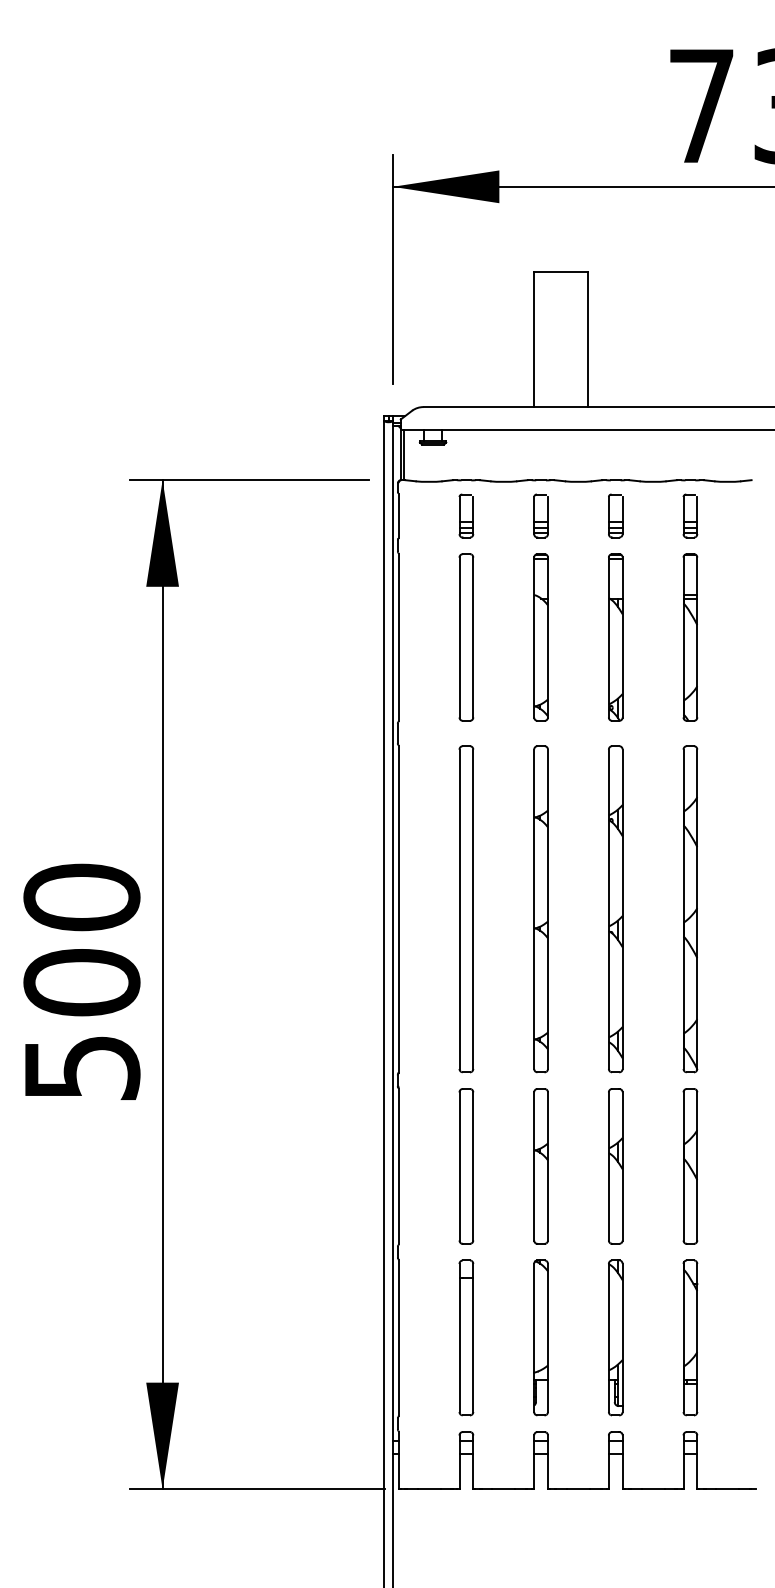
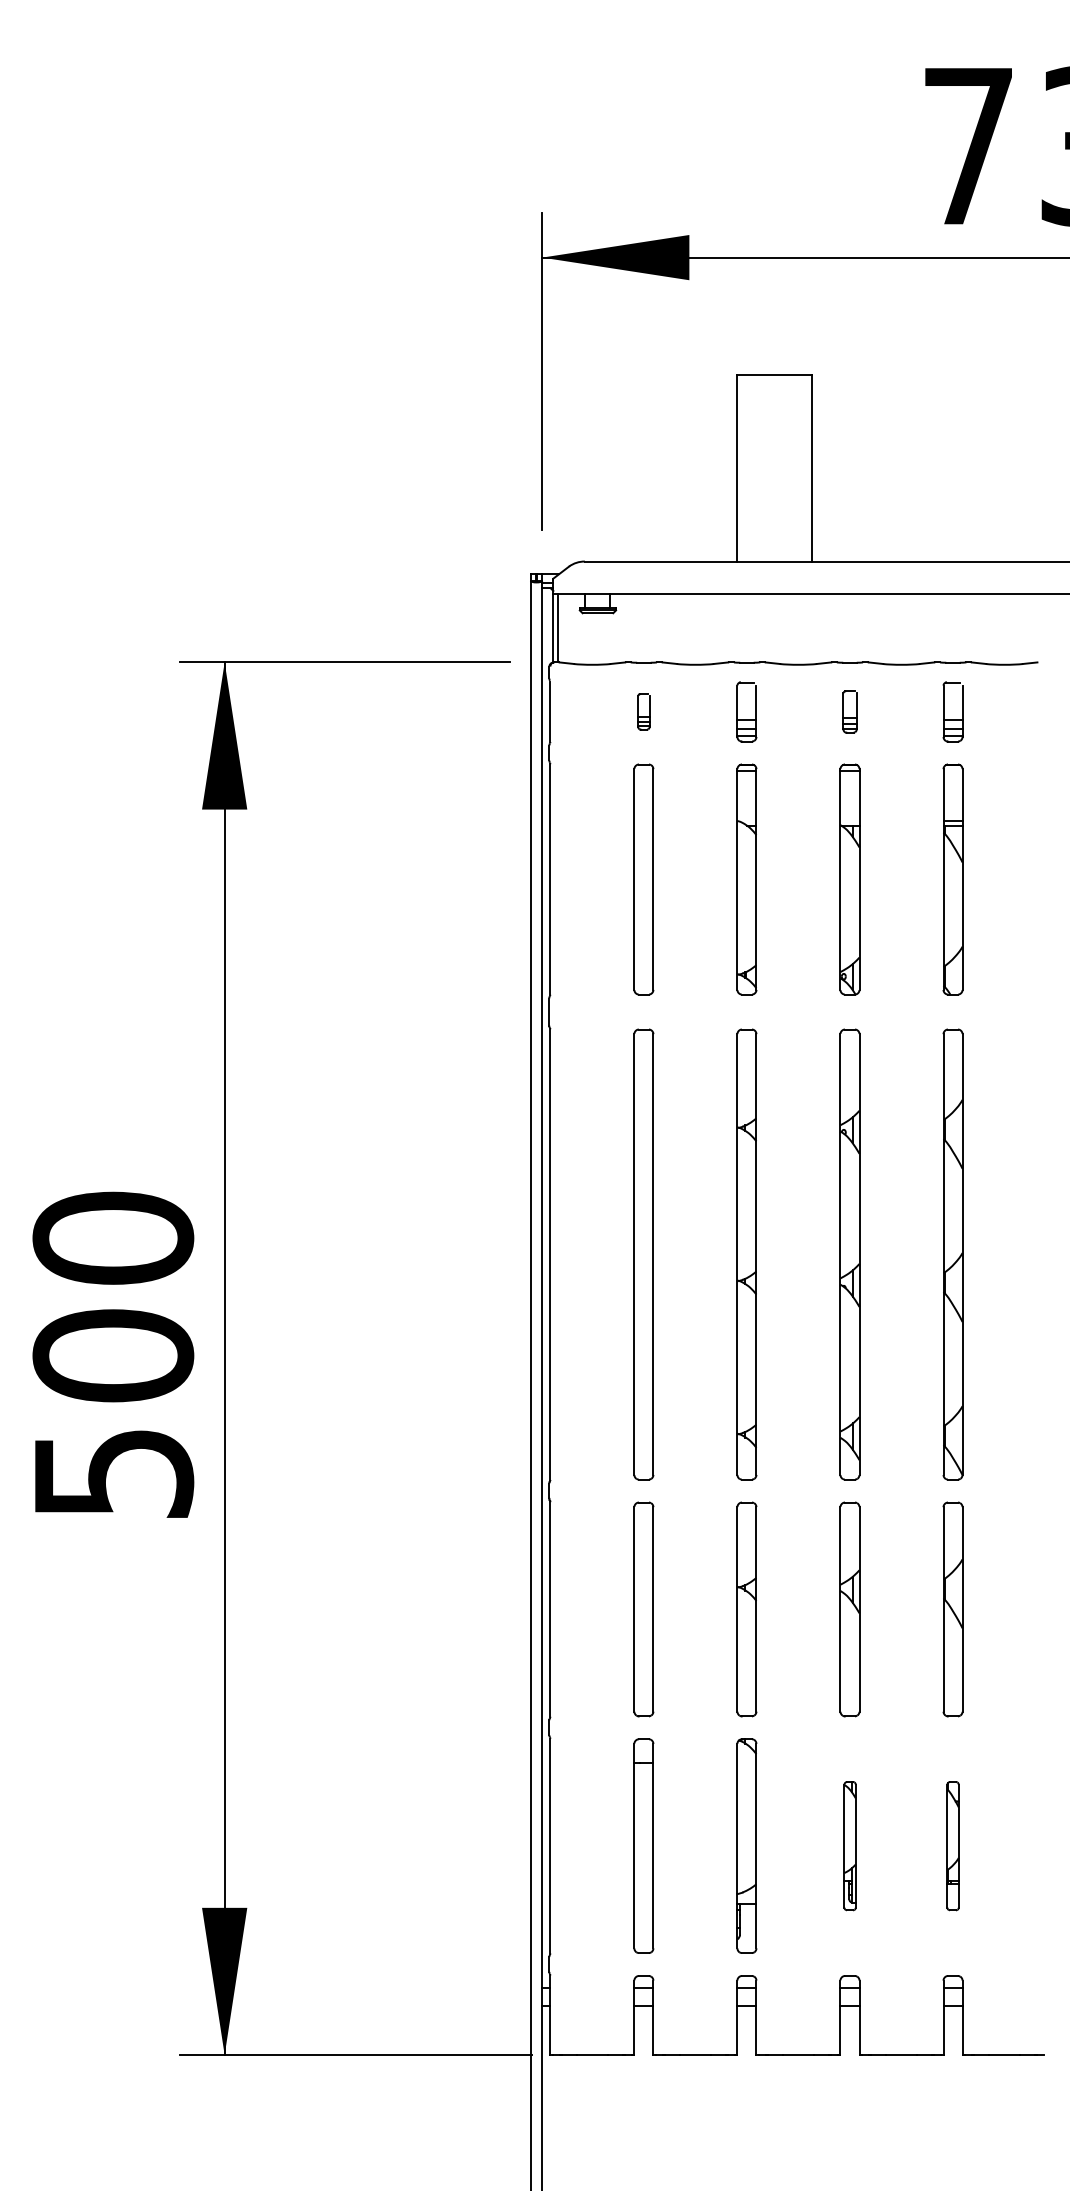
part: (466, 515) -> (644, 711), size x0.6
part: (615, 515) -> (849, 711), size x0.7
part: (615, 1337) -> (849, 1845), size x0.6
part: (690, 1337) -> (953, 1845), size x0.6

